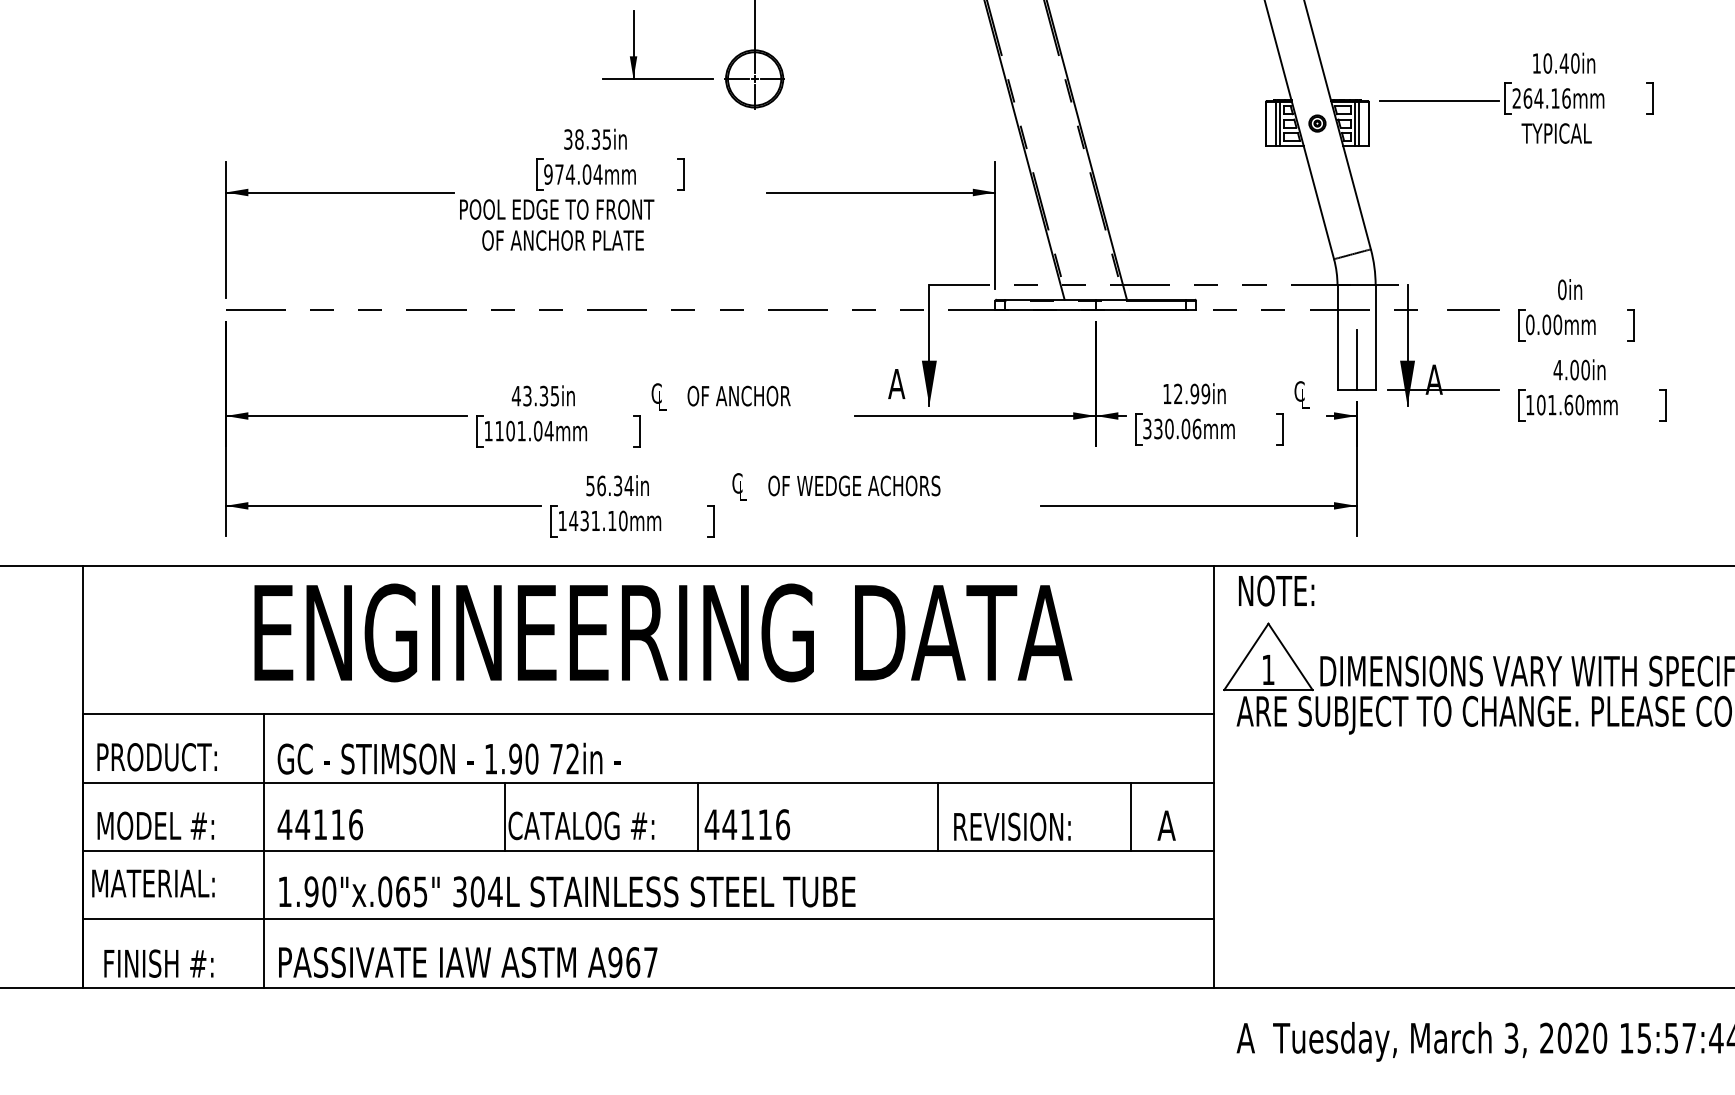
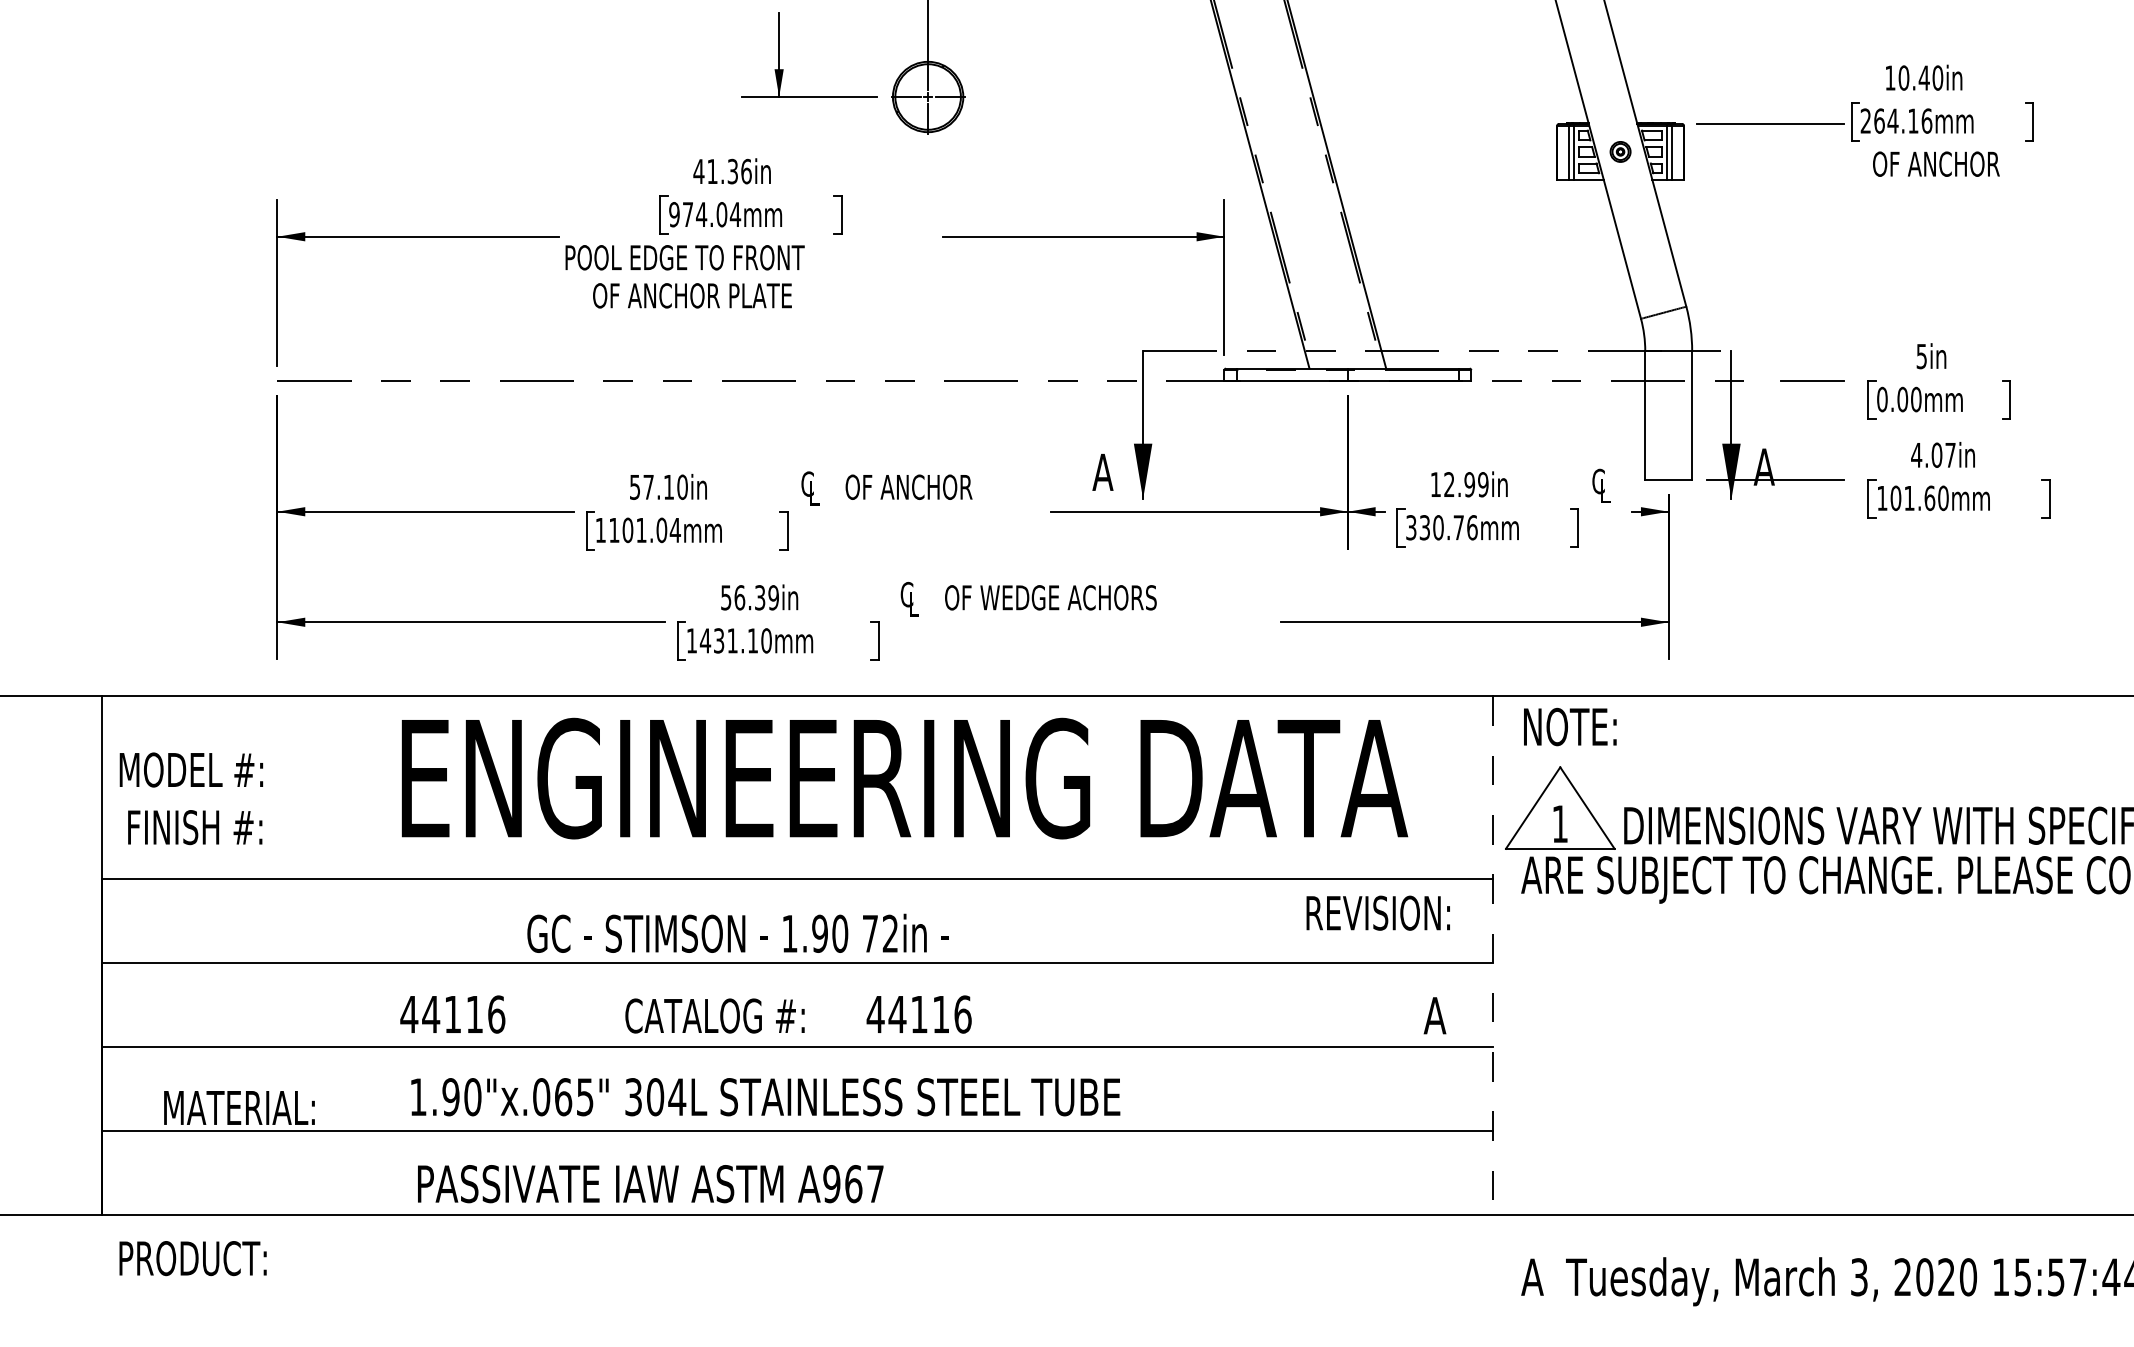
text: (1573, 132) -> (1935, 163), TYPICAL -> OF ANCHOR
text: (587, 139) -> (722, 171), 38.35in -> 41.36in
text: (1562, 289) -> (1921, 356), 0in -> 5in
line: (1356, 359) -> (1668, 442), removed
text: (1585, 369) -> (1950, 454), 4.00in -> 4.07in
text: (535, 395) -> (658, 486), 43.35in -> 57.10in
text: (1185, 428) -> (1458, 527), 330.06mm -> 330.76mm
text: (628, 485) -> (773, 597), 56.34in -> 56.39in
text: (663, 632) -> (904, 778), moved
text: (156, 757) -> (192, 1258), moved
text: (448, 758) -> (737, 932), moved
line: (1214, 777) -> (1493, 956), solid -> dashed
line: (504, 816) -> (620, 1004), removed
line: (698, 816) -> (858, 1004), removed
line: (938, 816) -> (1154, 1004), removed
line: (1131, 816) -> (1391, 1004), removed
text: (320, 824) -> (452, 1014), moved
text: (155, 825) -> (191, 769), moved
text: (1011, 826) -> (1377, 912), moved
line: (263, 850) -> (324, 1046), removed
text: (153, 883) -> (239, 1107), moved
text: (567, 892) -> (765, 1097), moved
text: (468, 962) -> (650, 1184), moved
text: (159, 963) -> (195, 827), moved

